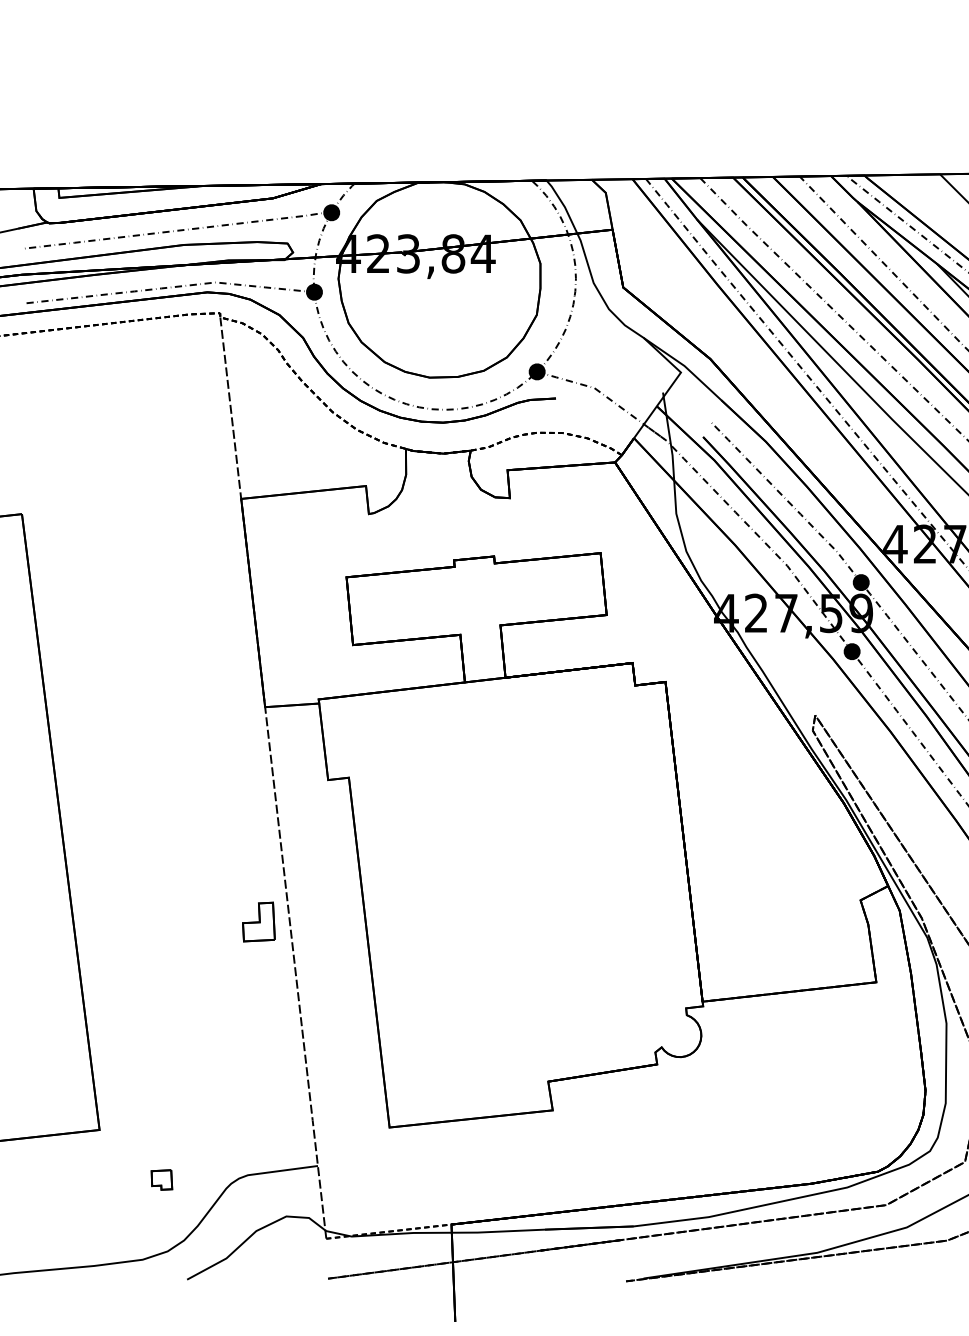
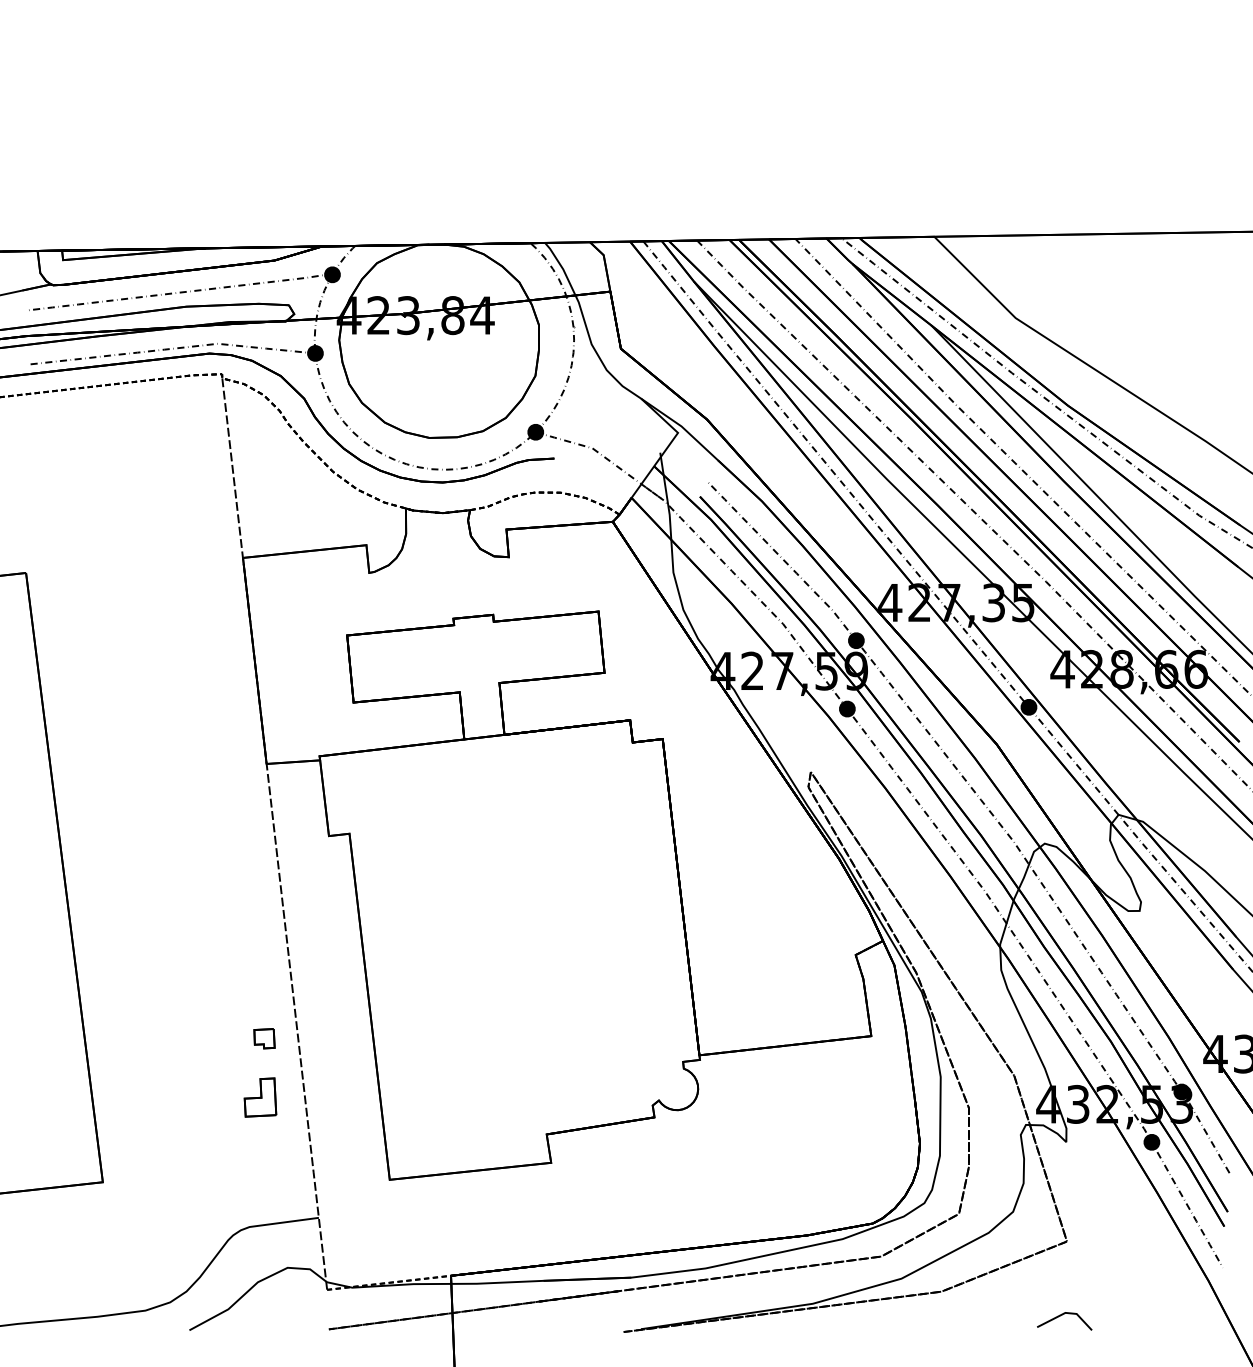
part: (258, 922) -> (260, 1097), moved
part: (161, 1179) -> (264, 1038), moved

